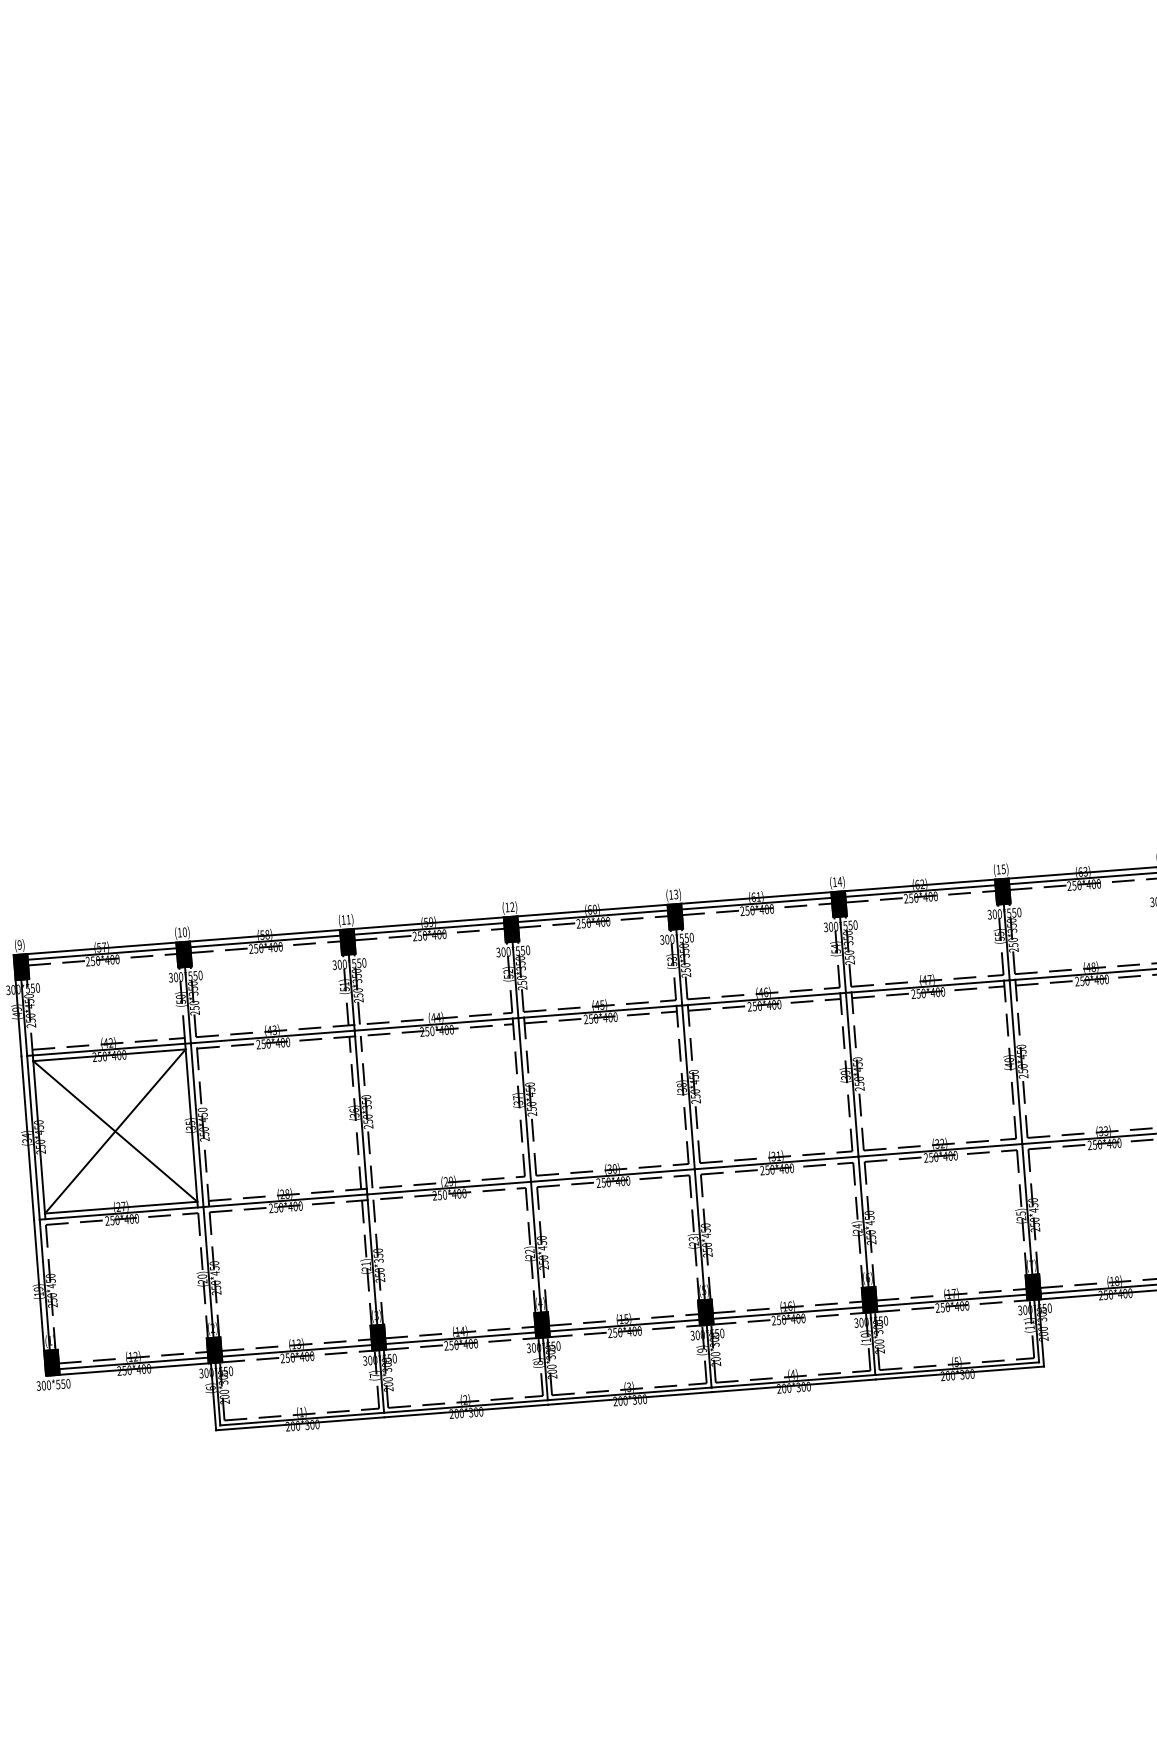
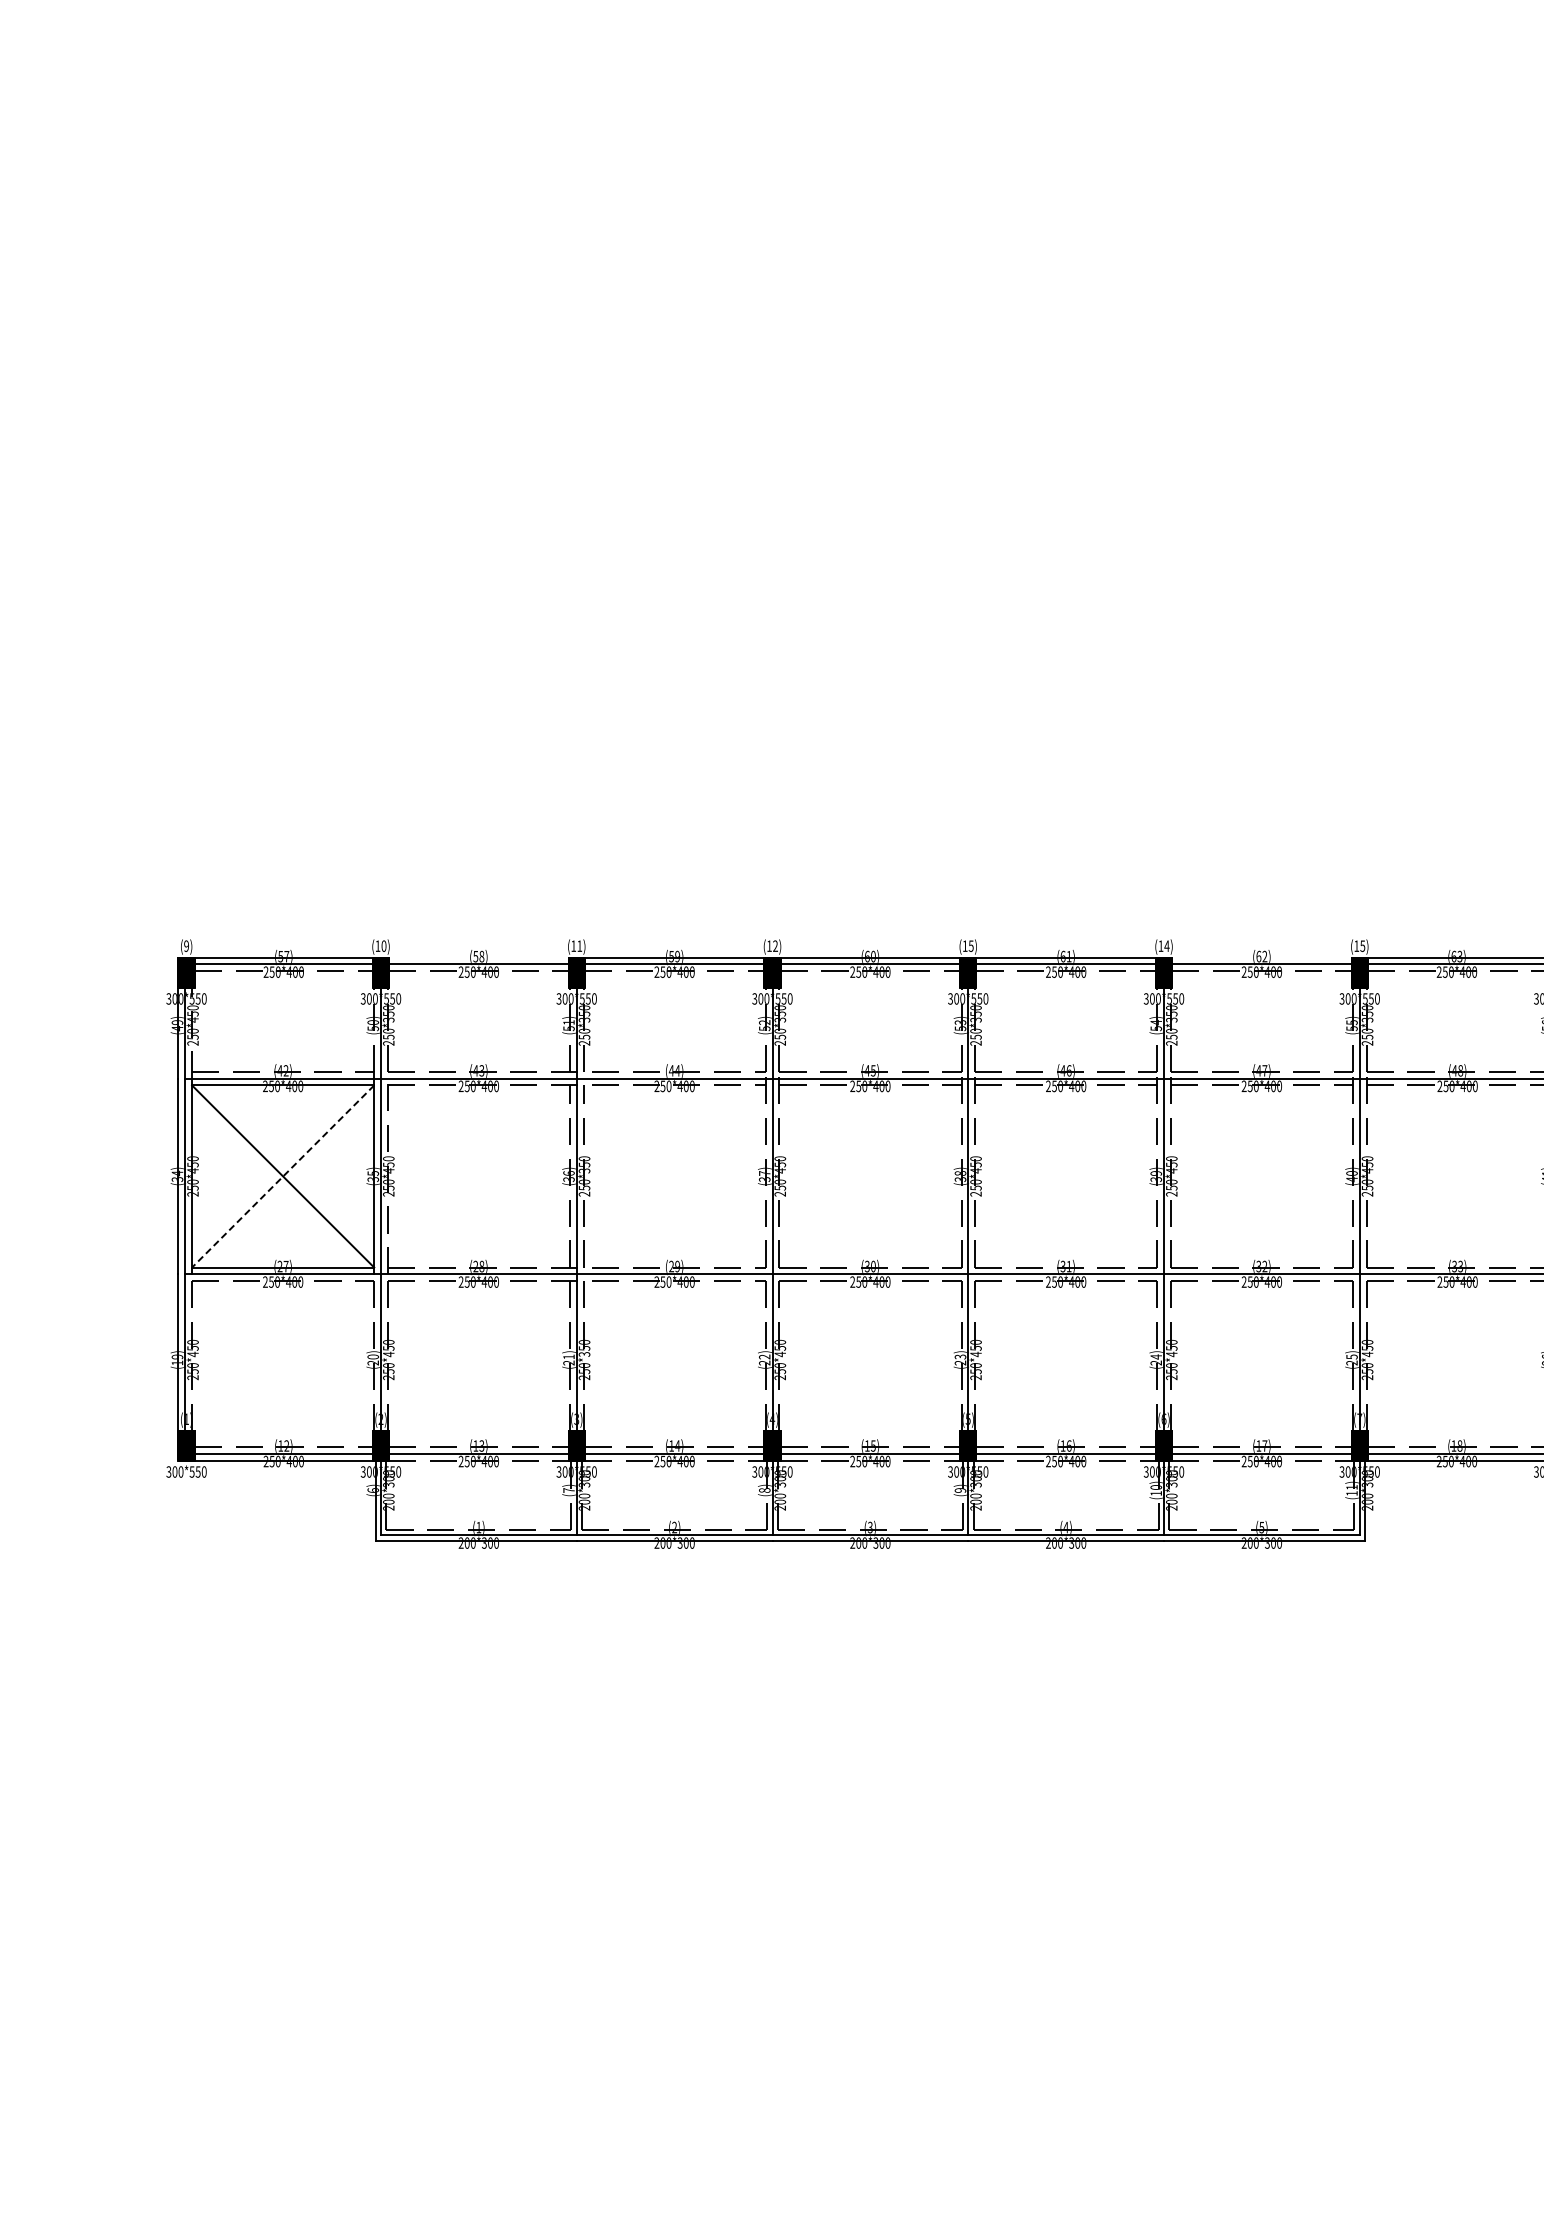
line: (919, 885) -> (1261, 957), removed
text: (676, 893) -> (971, 945), (13) -> (15)
line: (264, 935) -> (478, 957), removed
line: (115, 1131) -> (283, 1176), solid -> dashed

